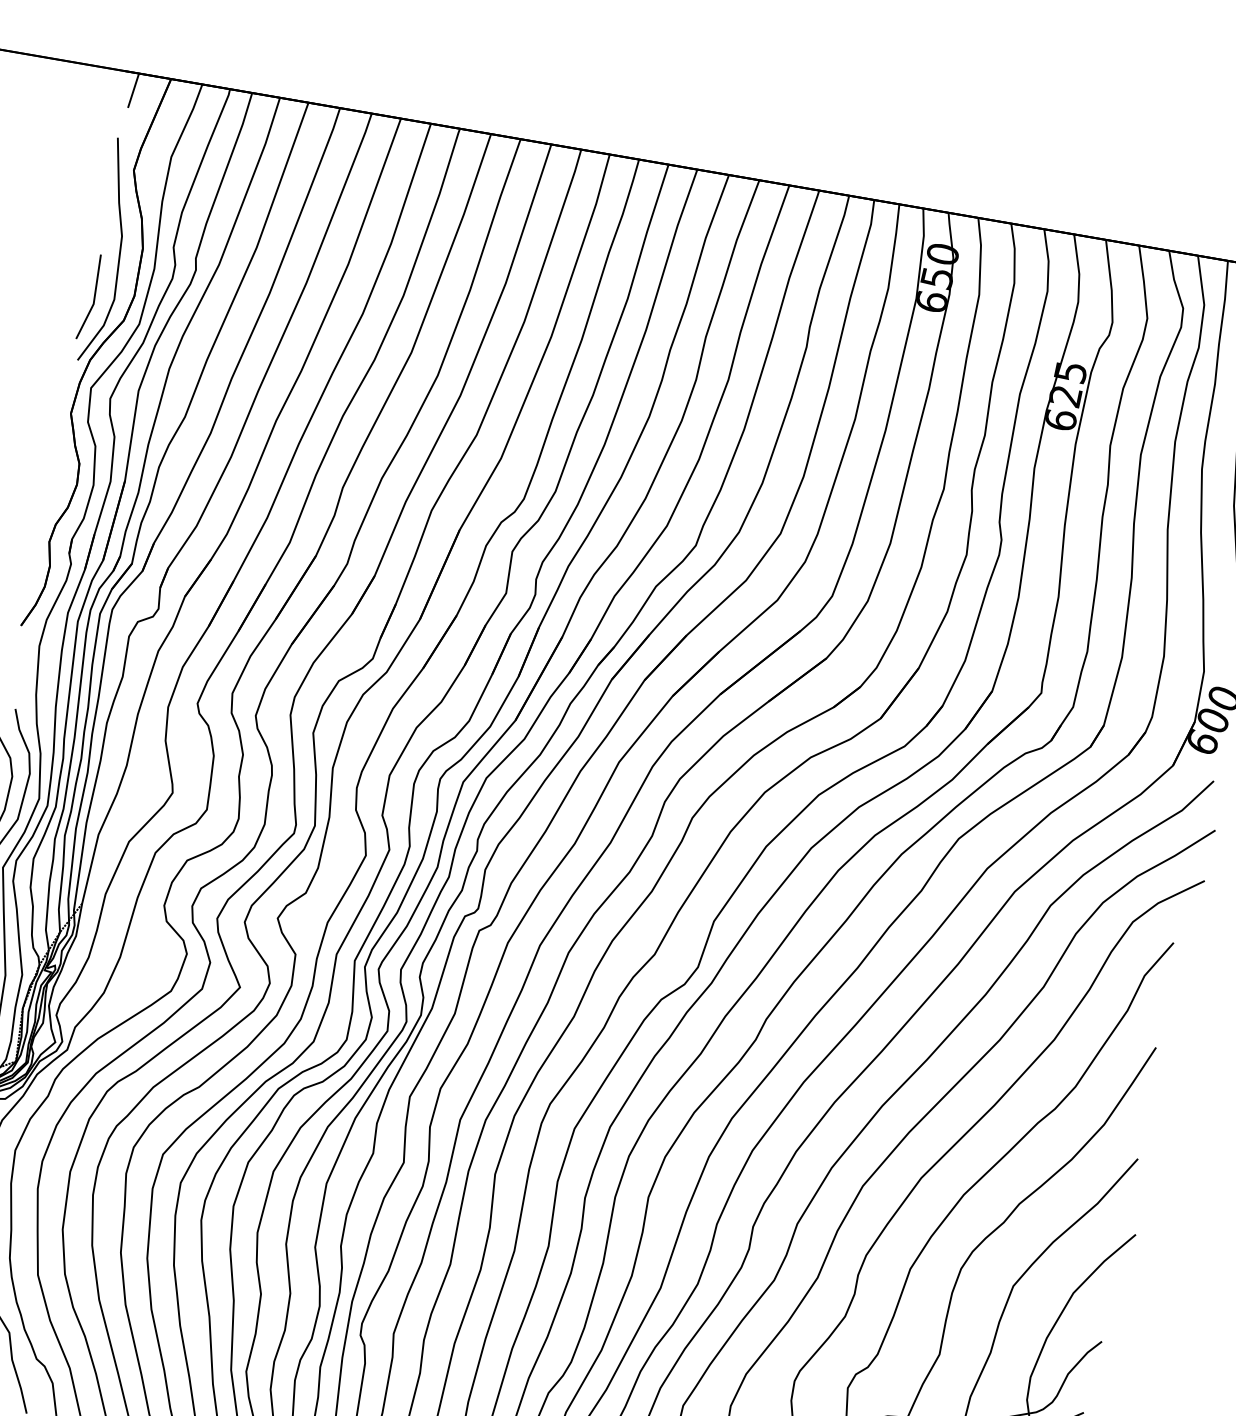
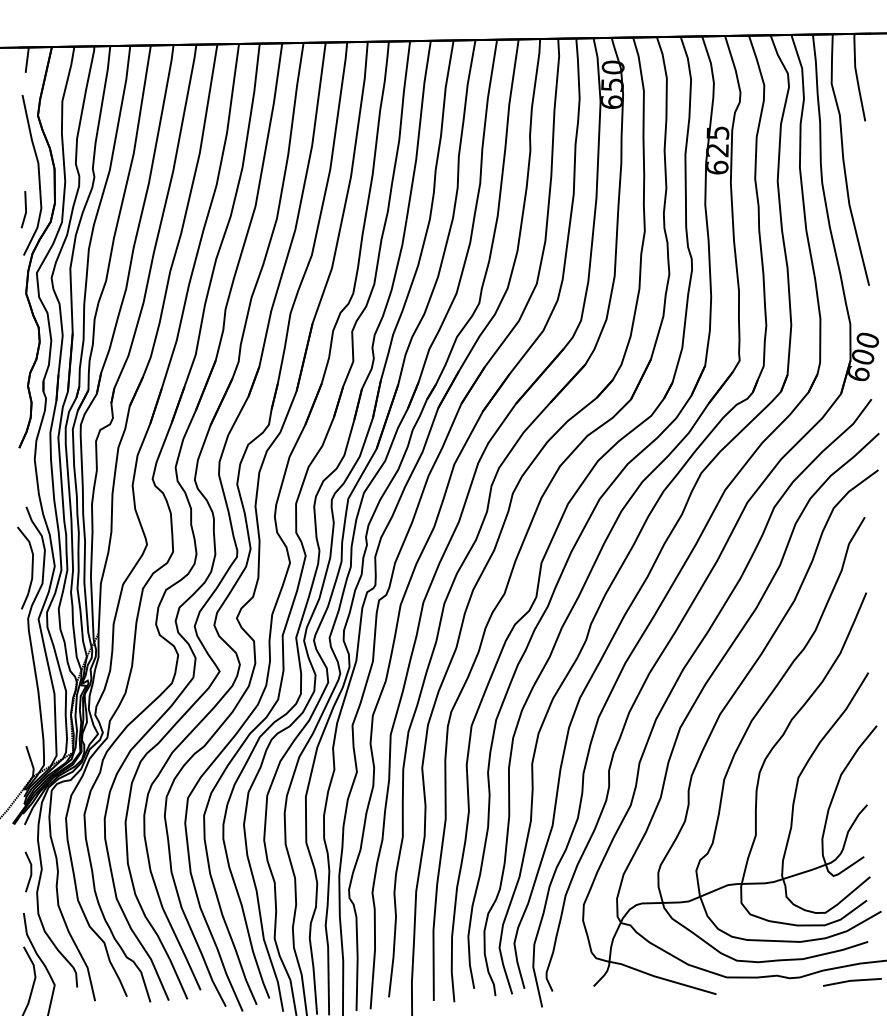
part: (89, 296) -> (23, 209), size x0.6

